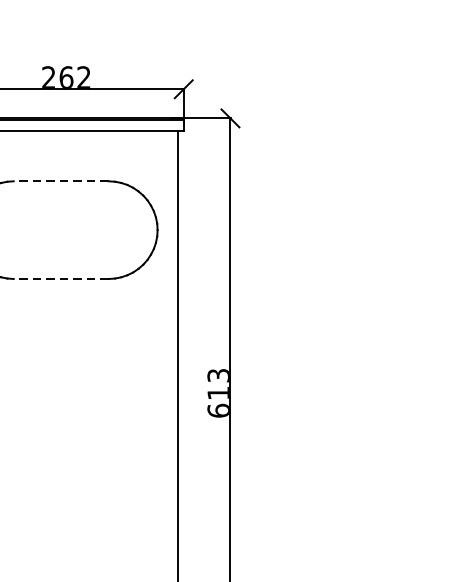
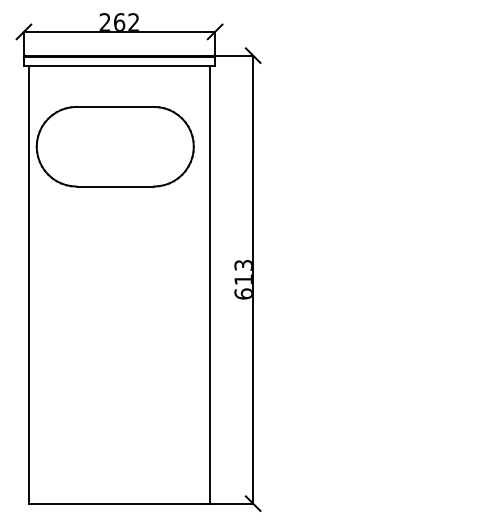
line: (61, 180) -> (115, 106), dashed -> solid
line: (61, 278) -> (115, 186), dashed -> solid

